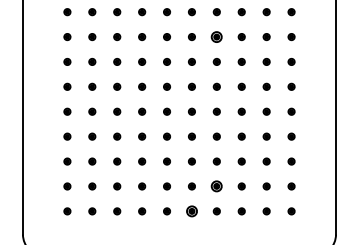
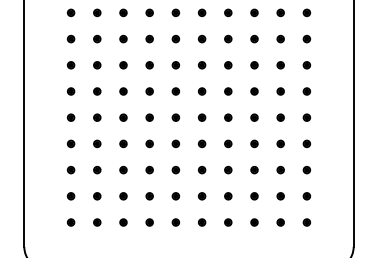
part: (217, 36) -> (228, 38), size x0.62
part: (217, 186) -> (228, 196), size x0.62
part: (191, 211) -> (201, 222), size x0.62

